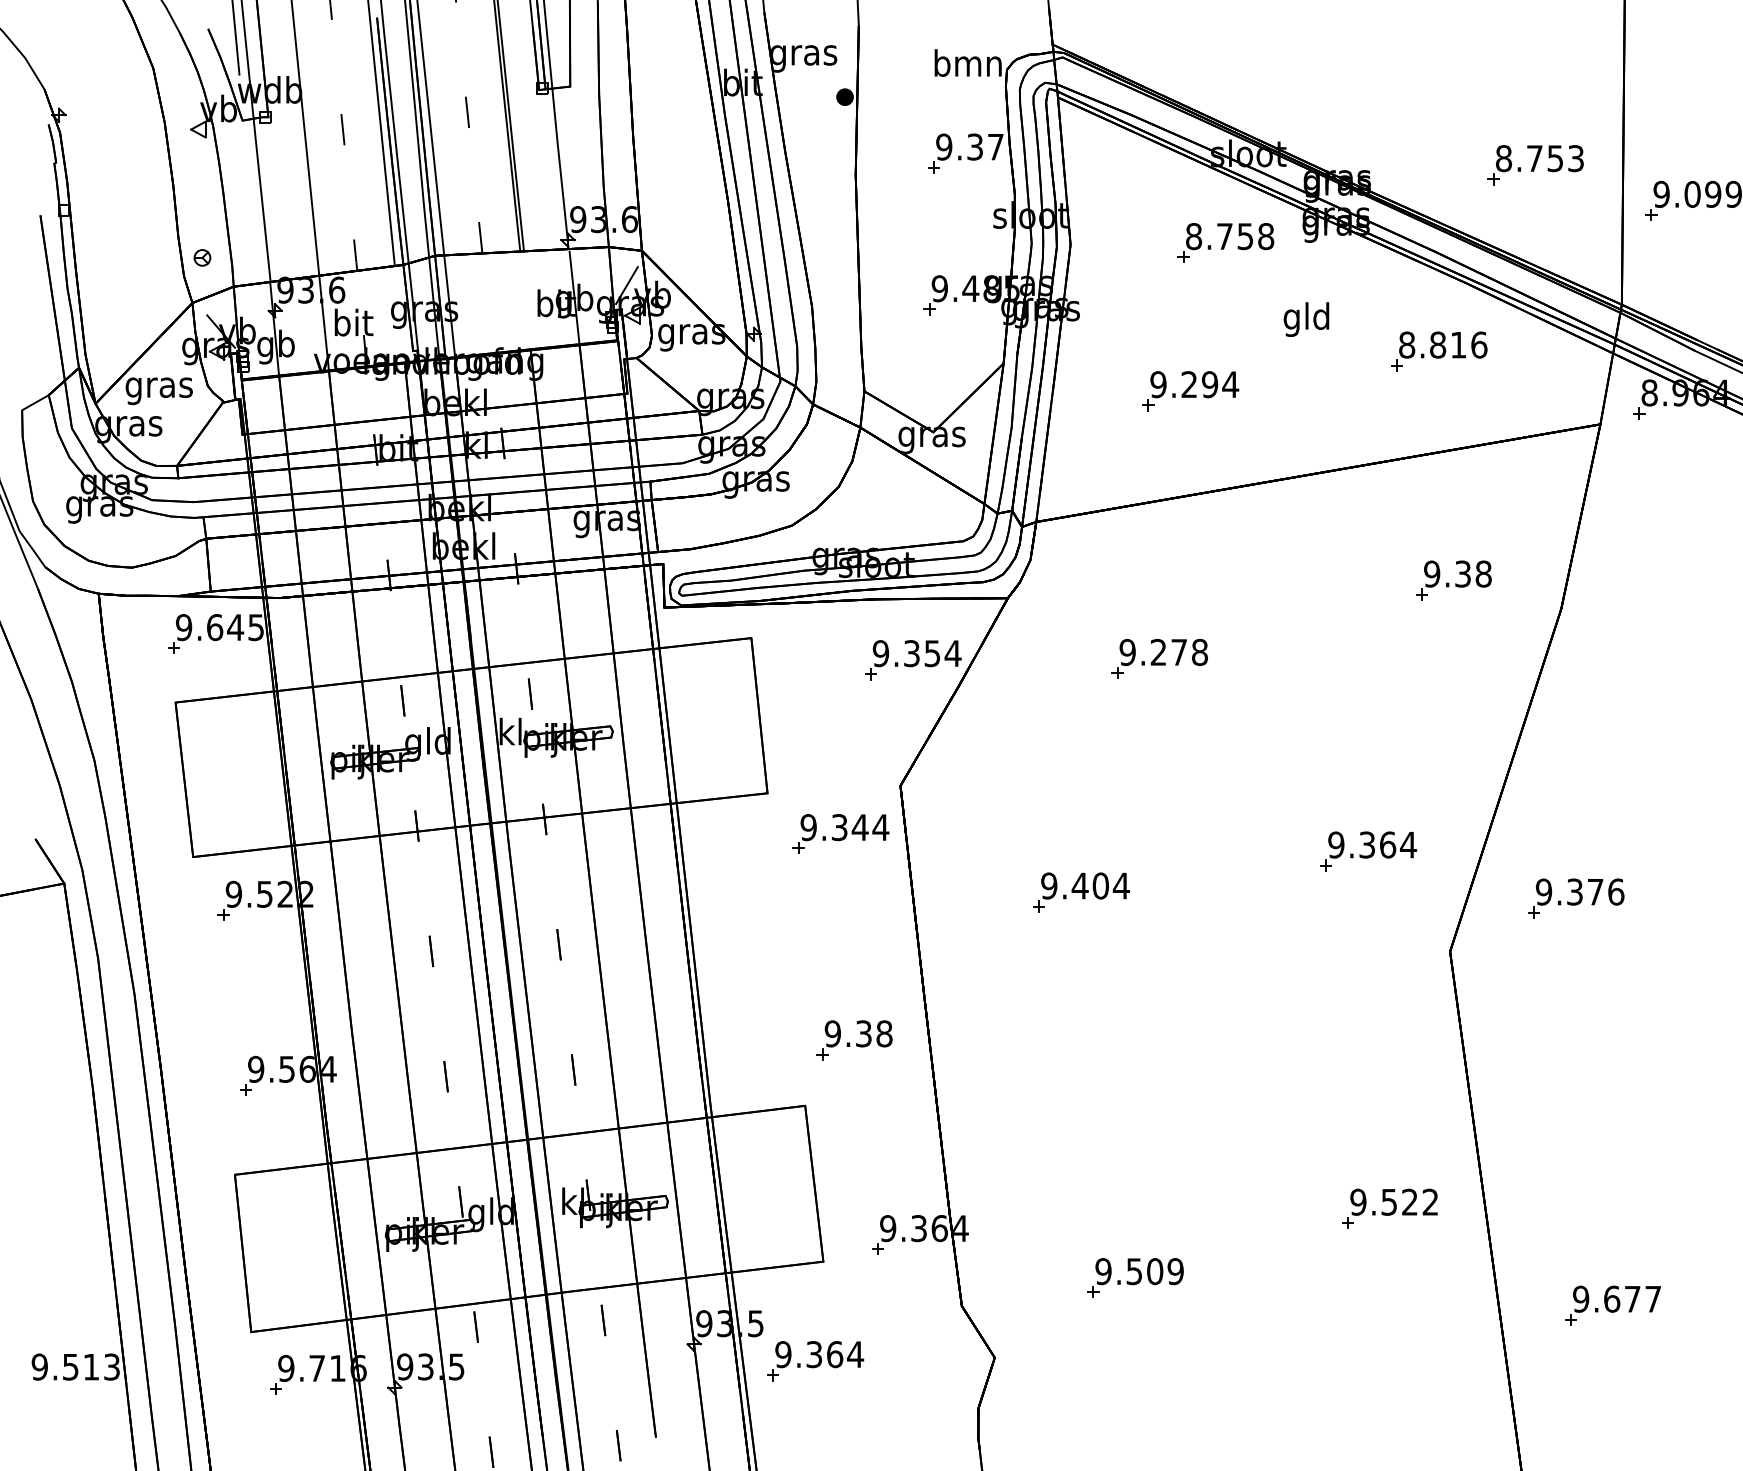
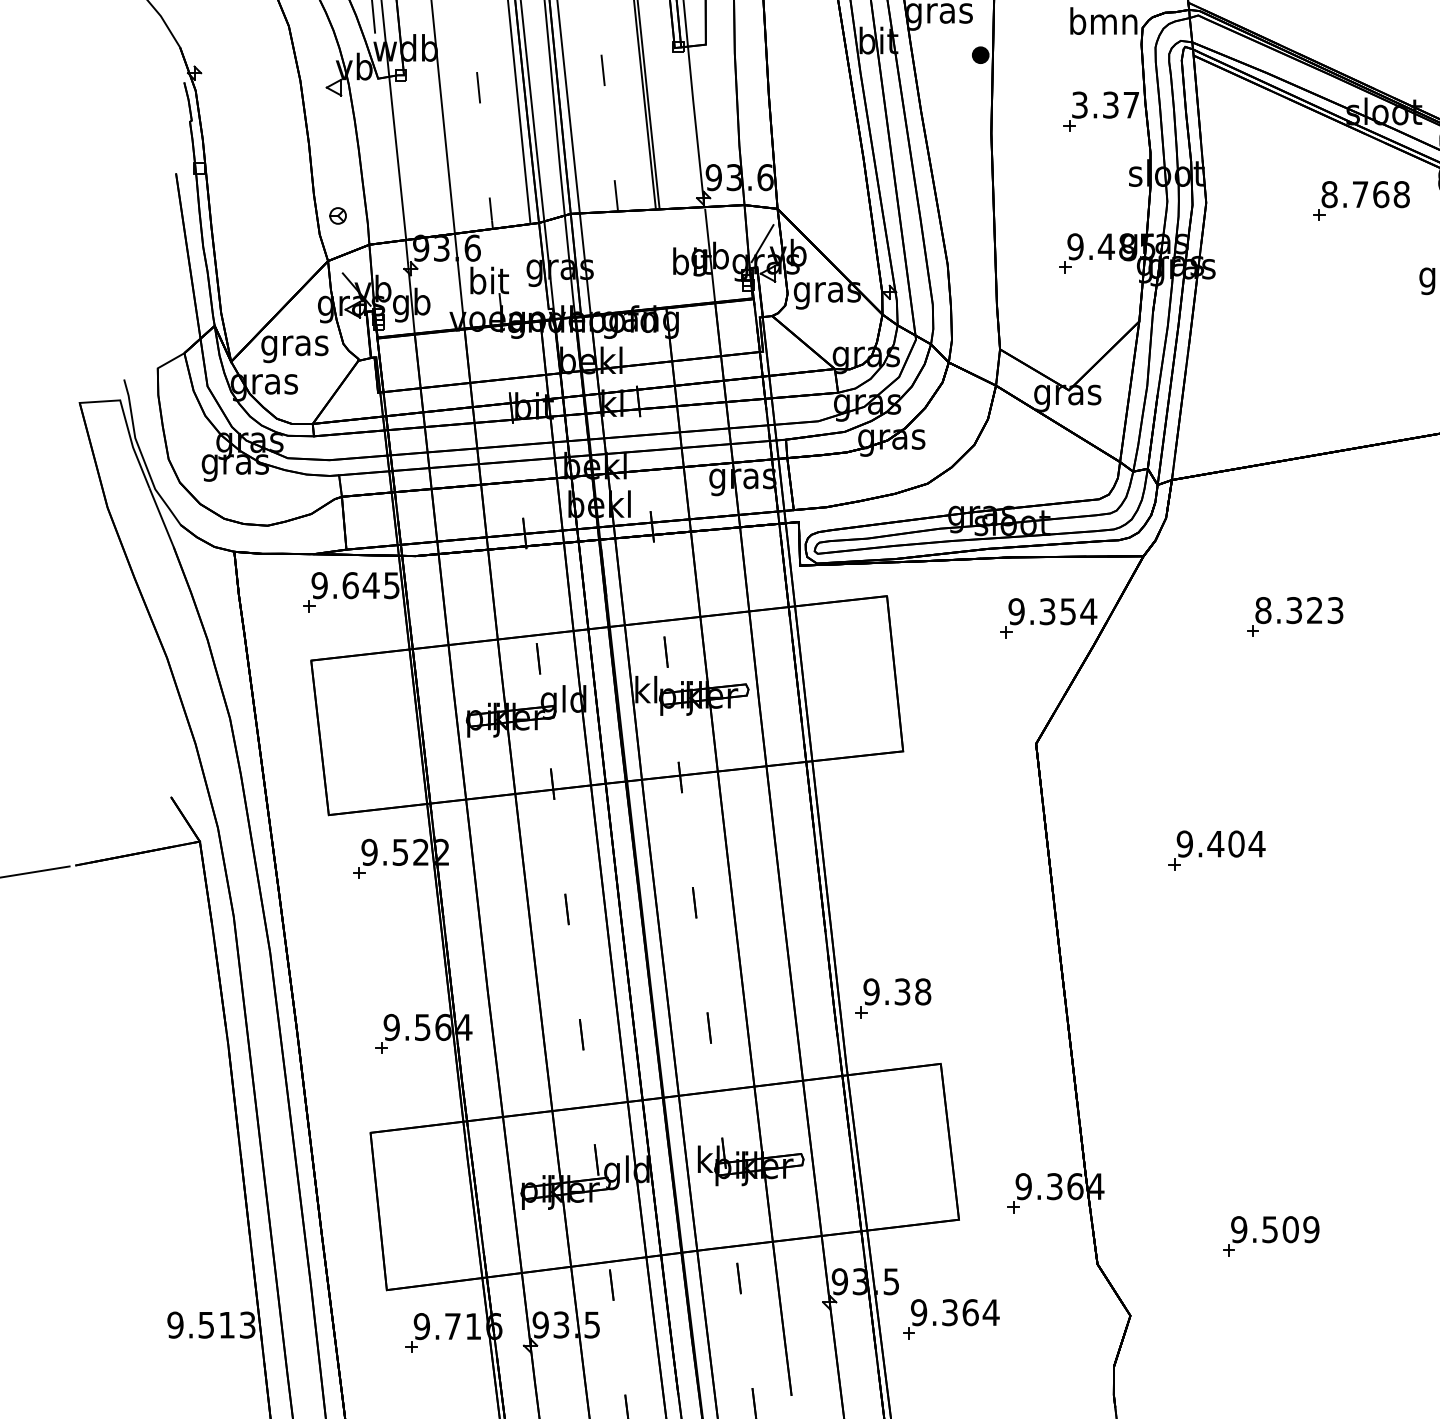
text: (944, 146) -> (1080, 104), 9.37 -> 3.37
text: (1245, 236) -> (1381, 194), 8.758 -> 8.768
part: (1190, 391) -> (1326, 349), removed
text: (1163, 651) -> (1299, 609), 9.278 -> 8.323
part: (840, 833) -> (976, 791), removed
part: (854, 1040) -> (893, 998), moved

